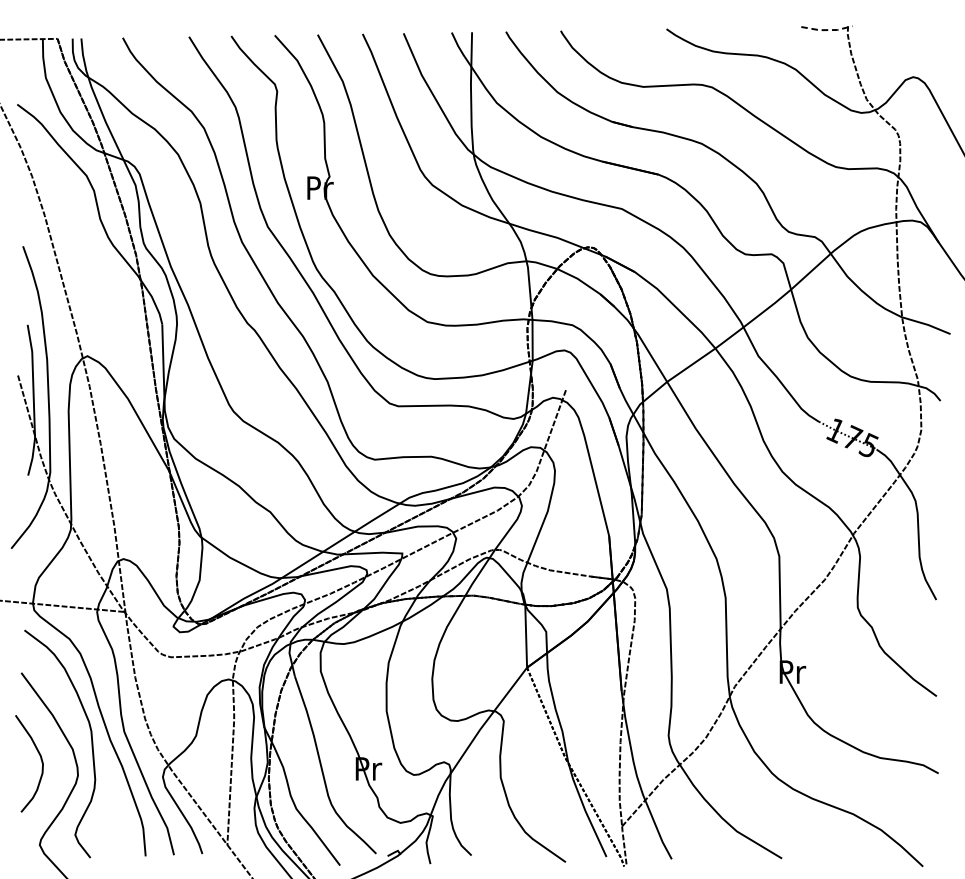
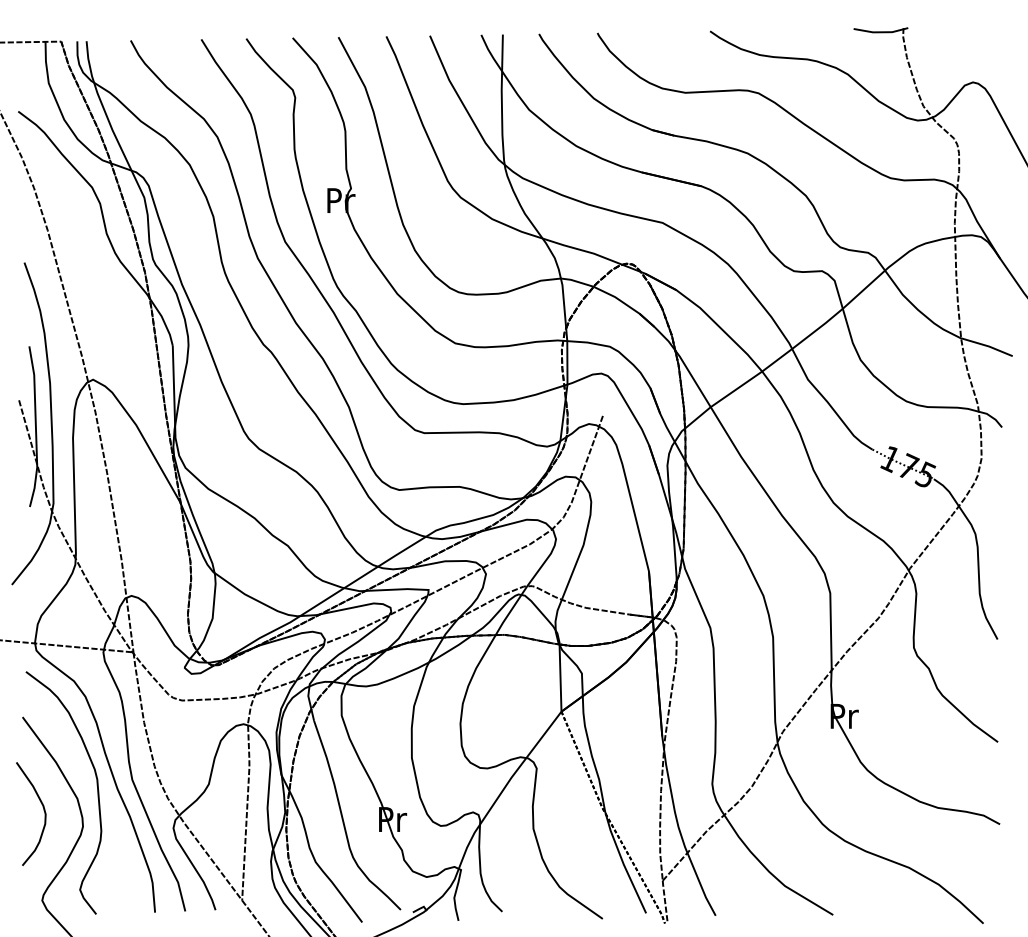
line: (827, 30) -> (881, 32), dashed -> solid

